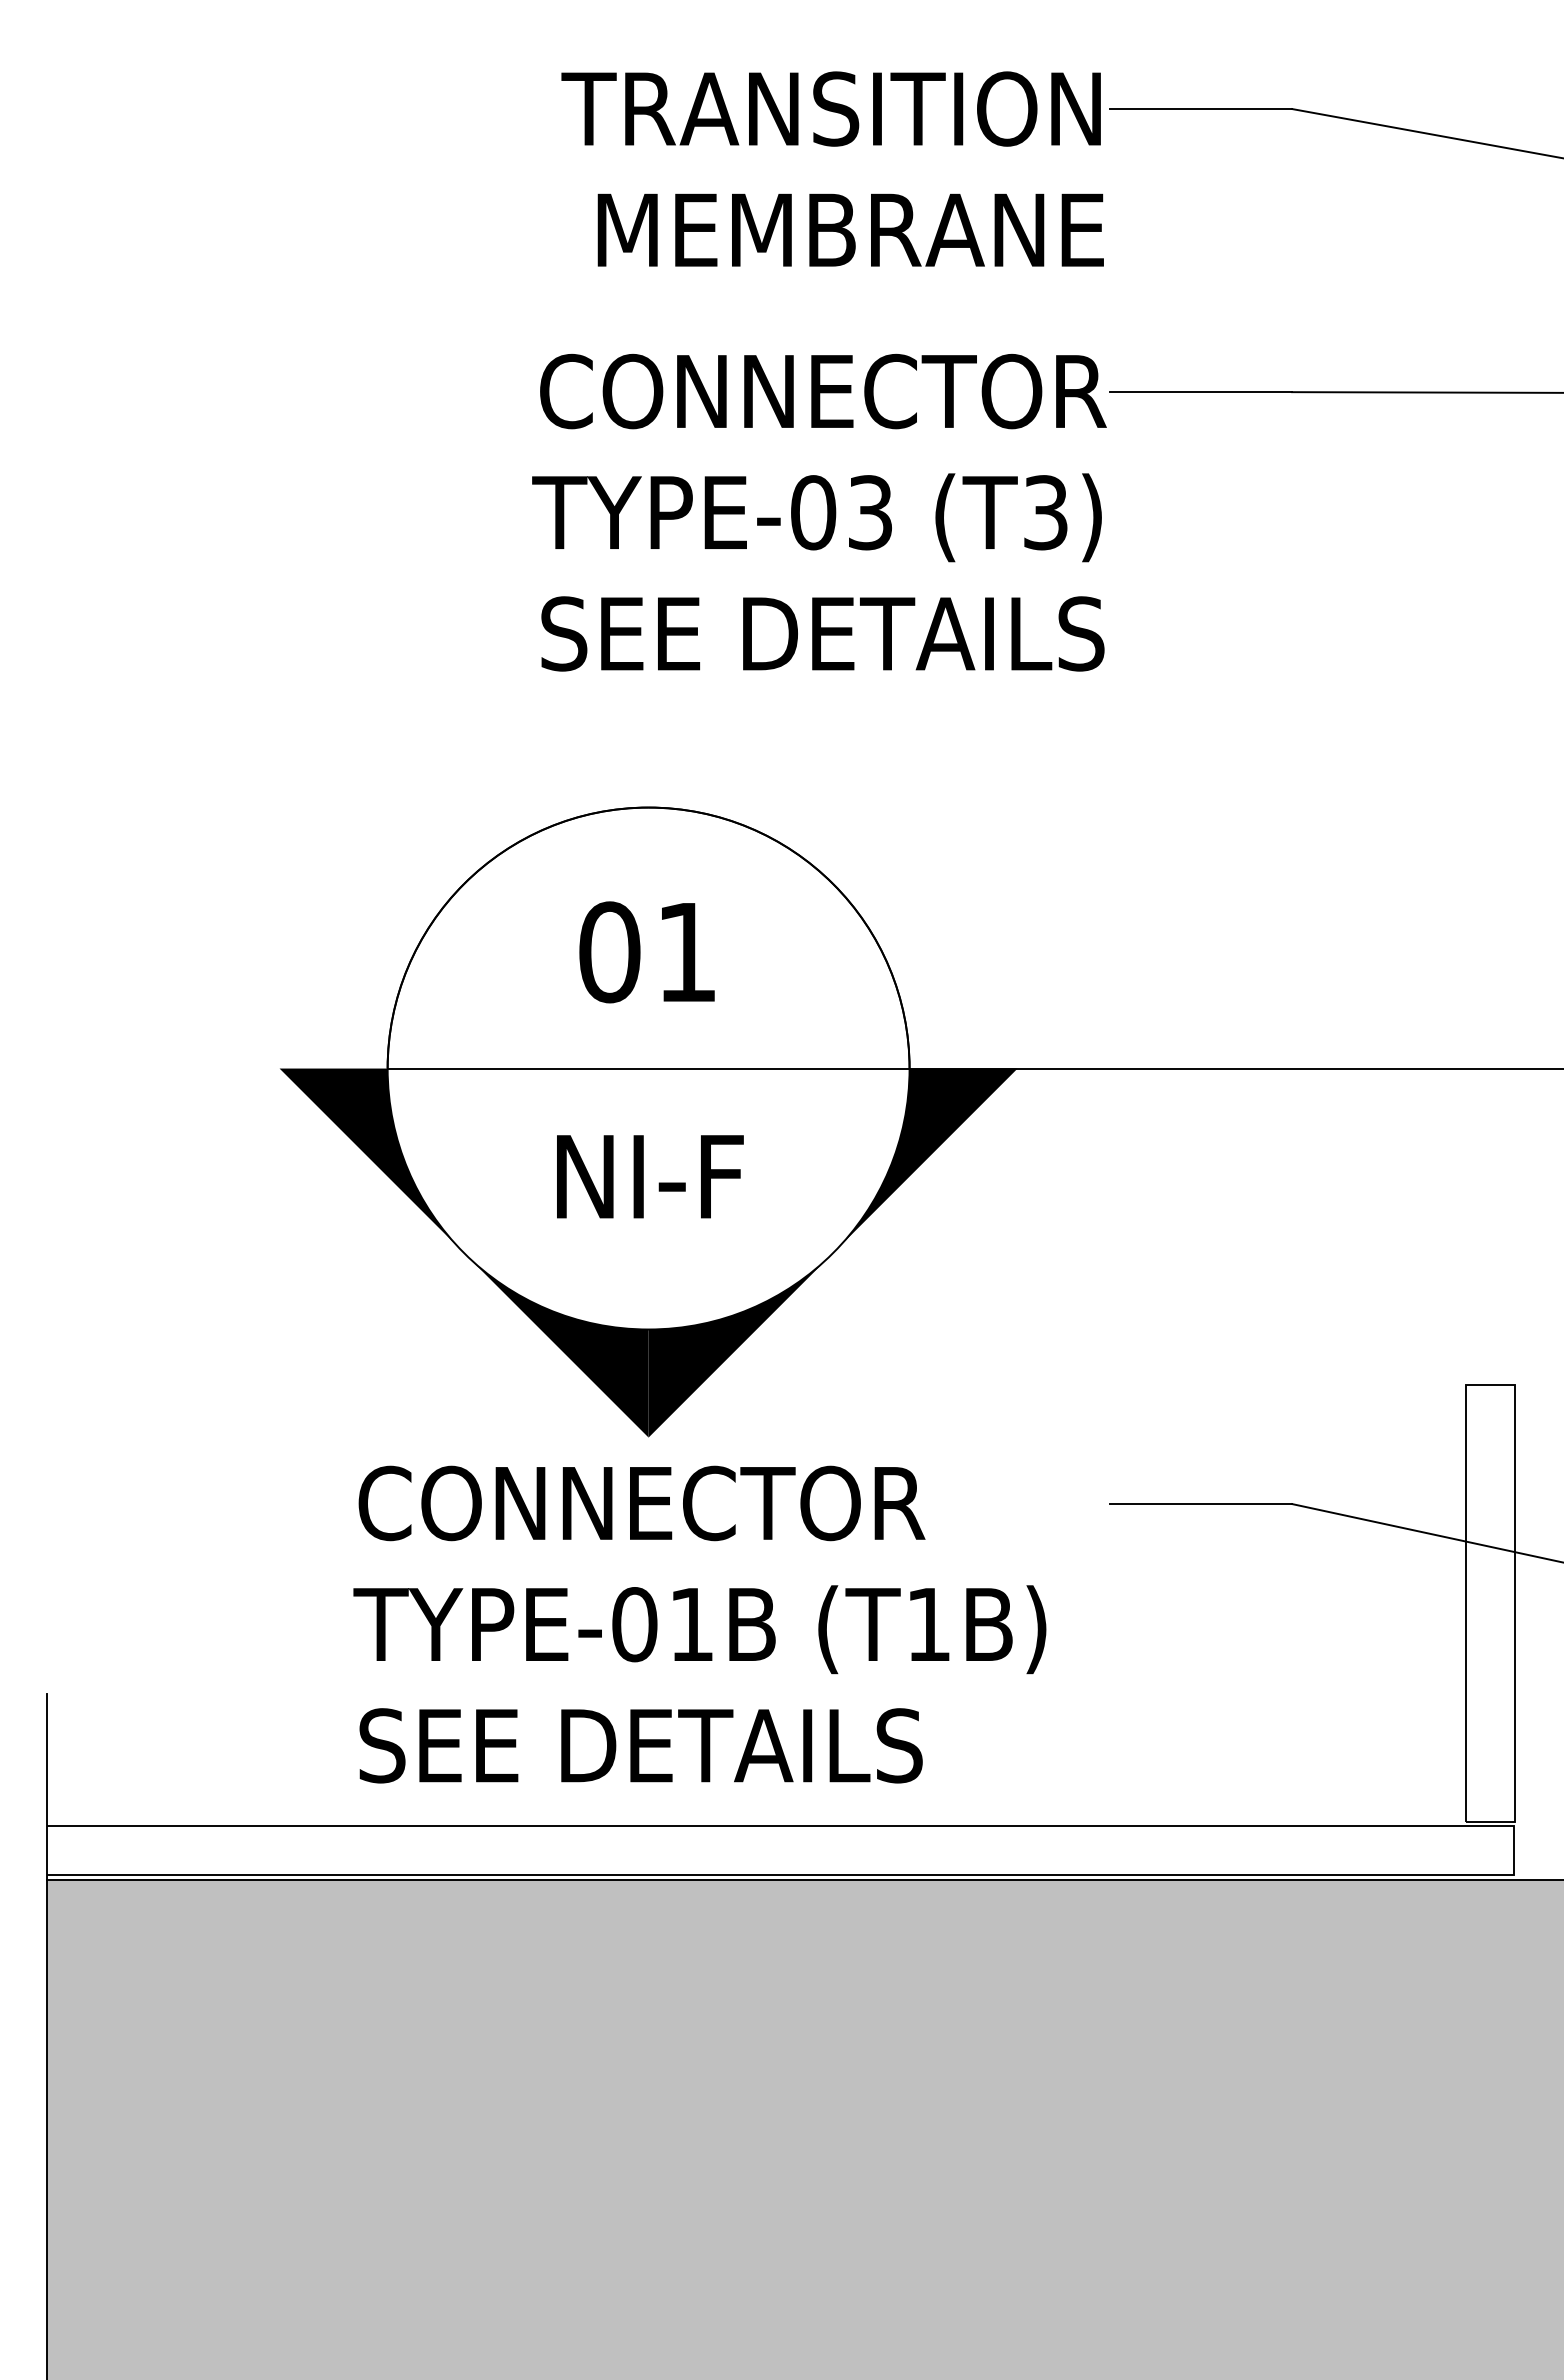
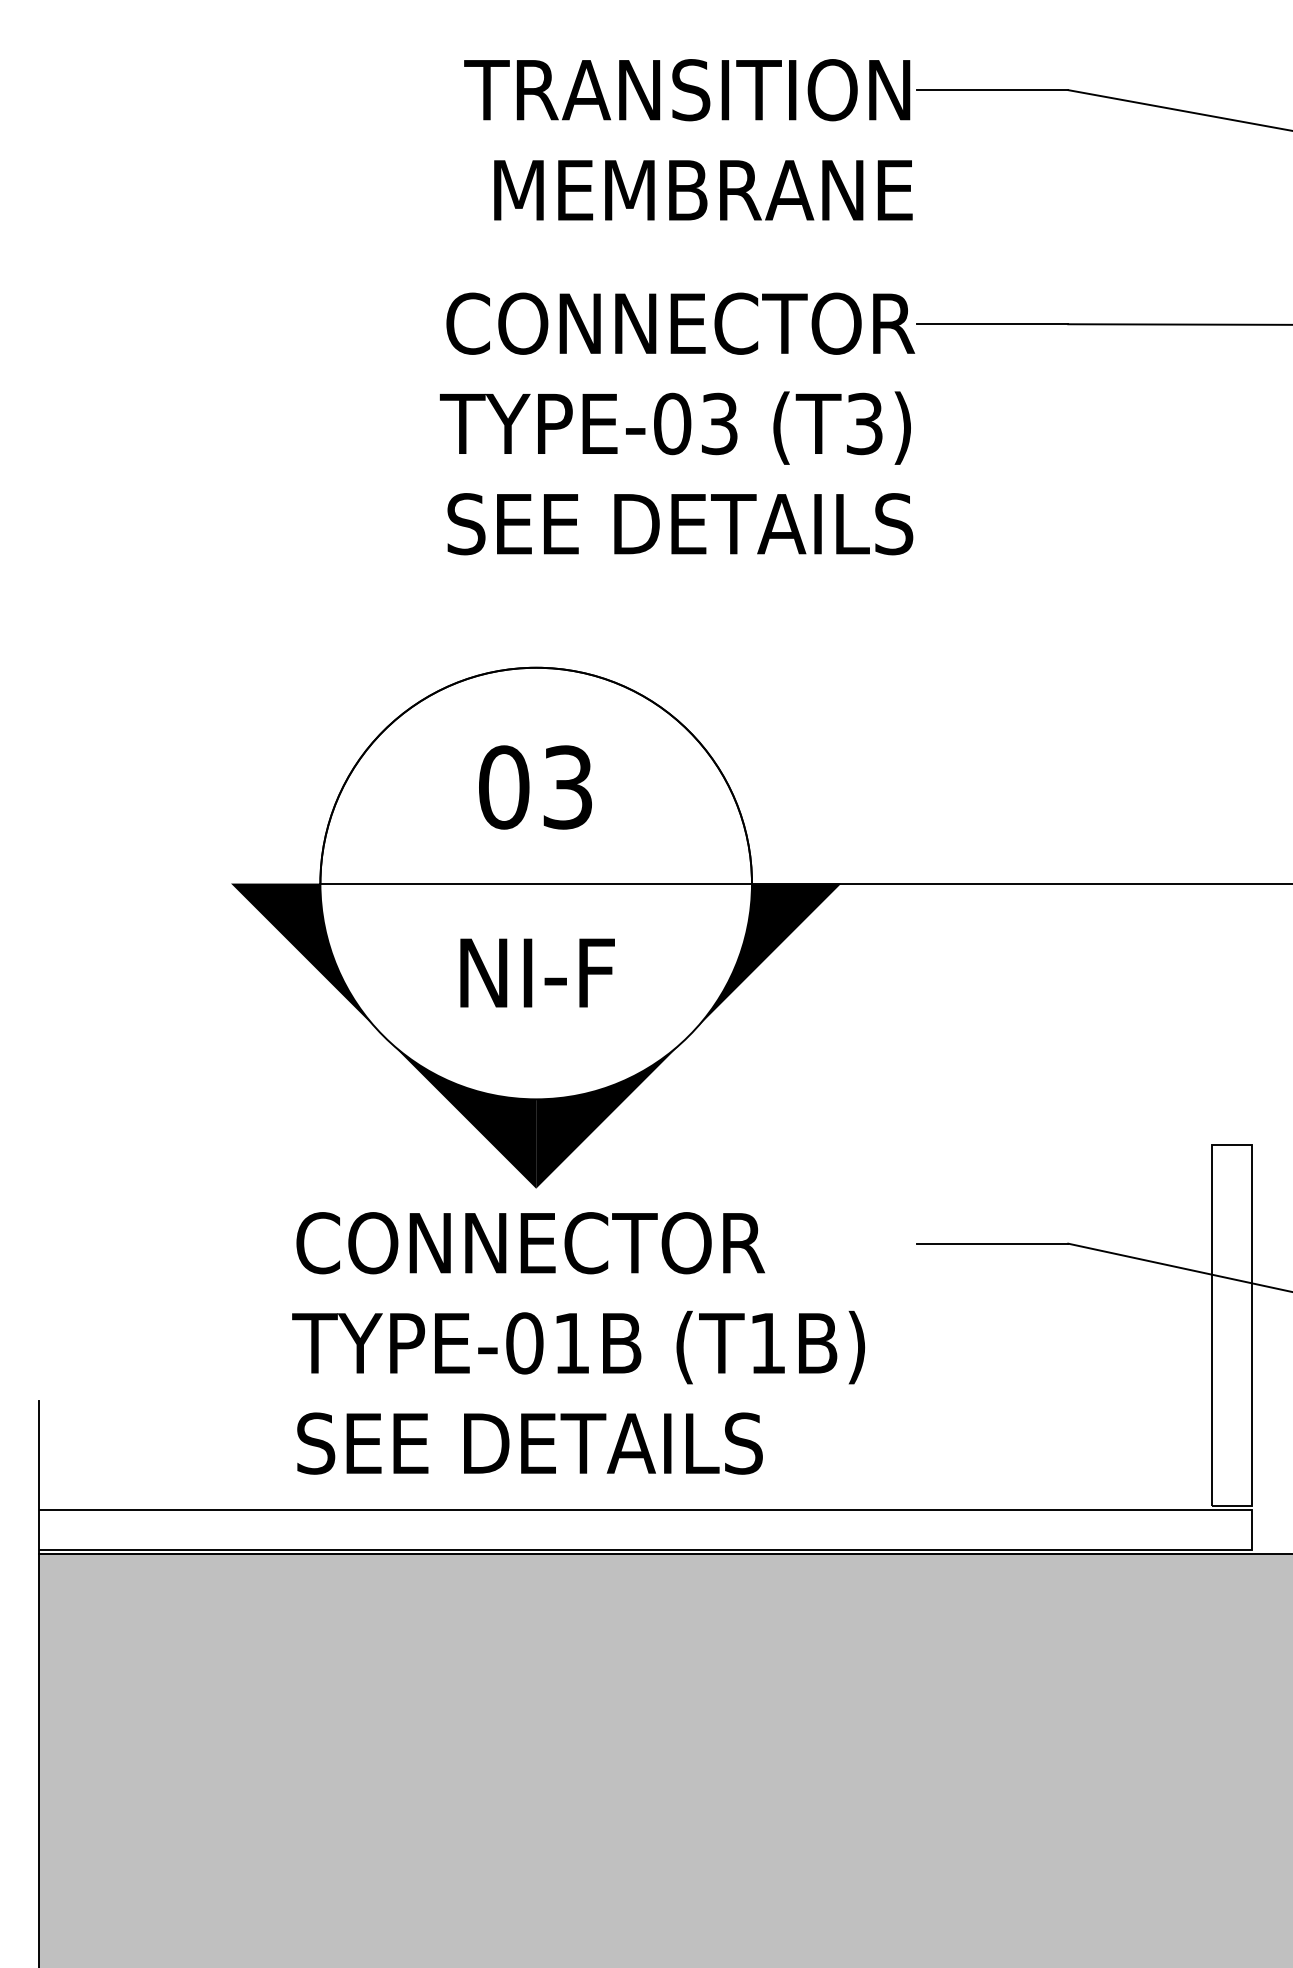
text: (686, 952) -> (567, 787), 01 -> 03

